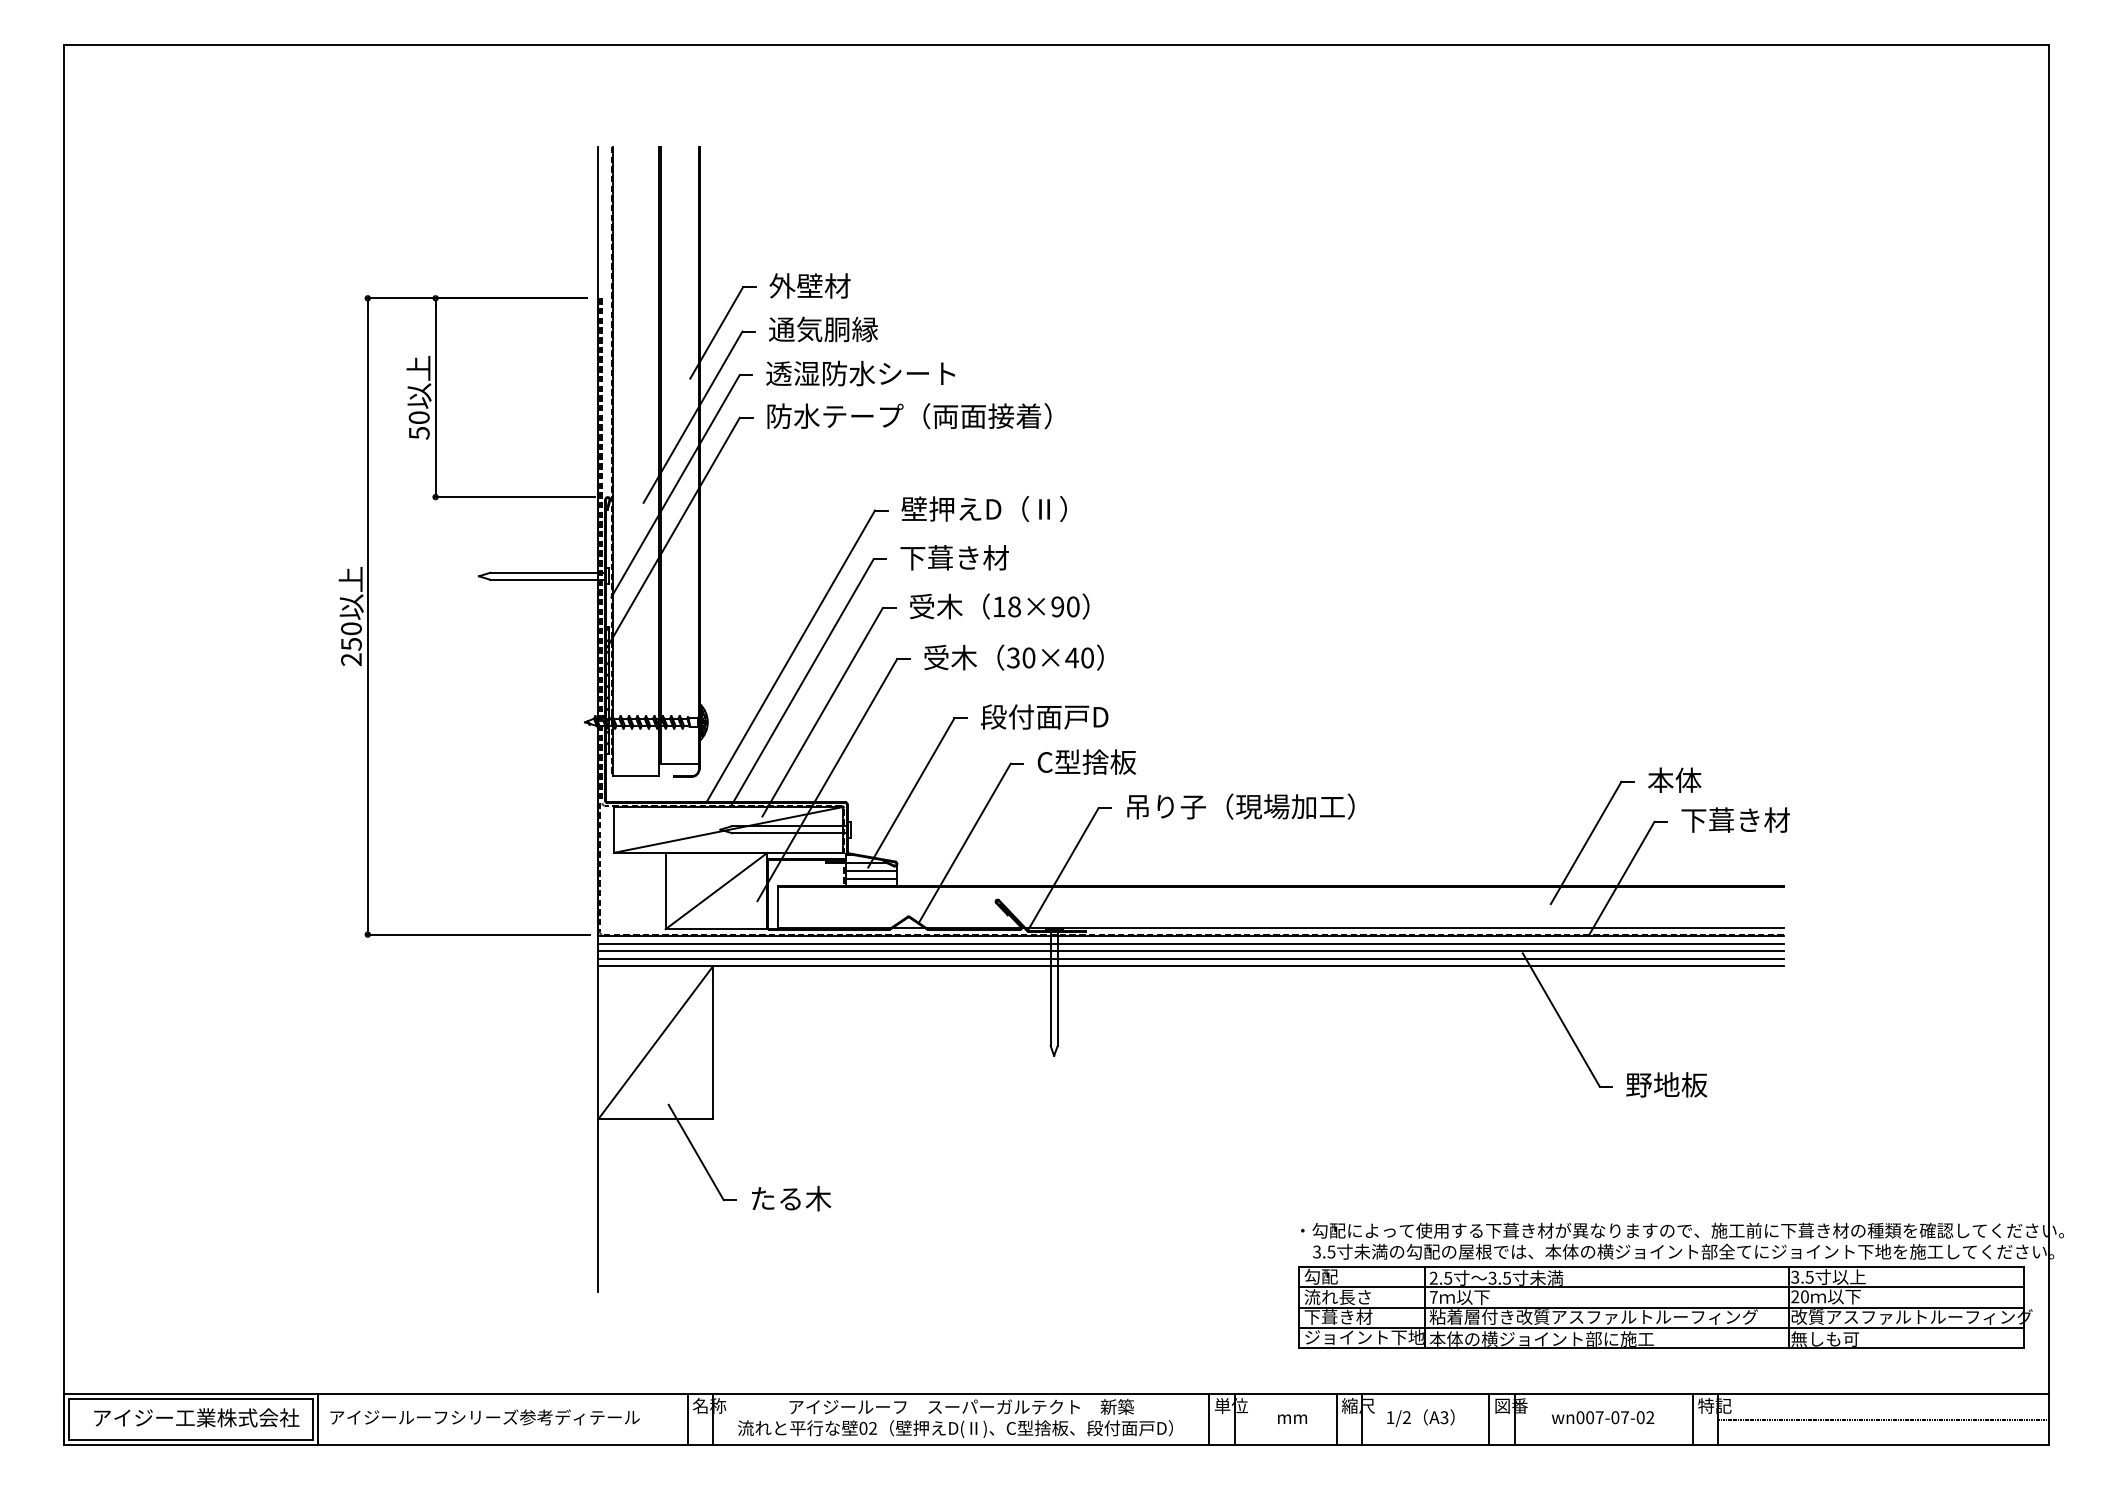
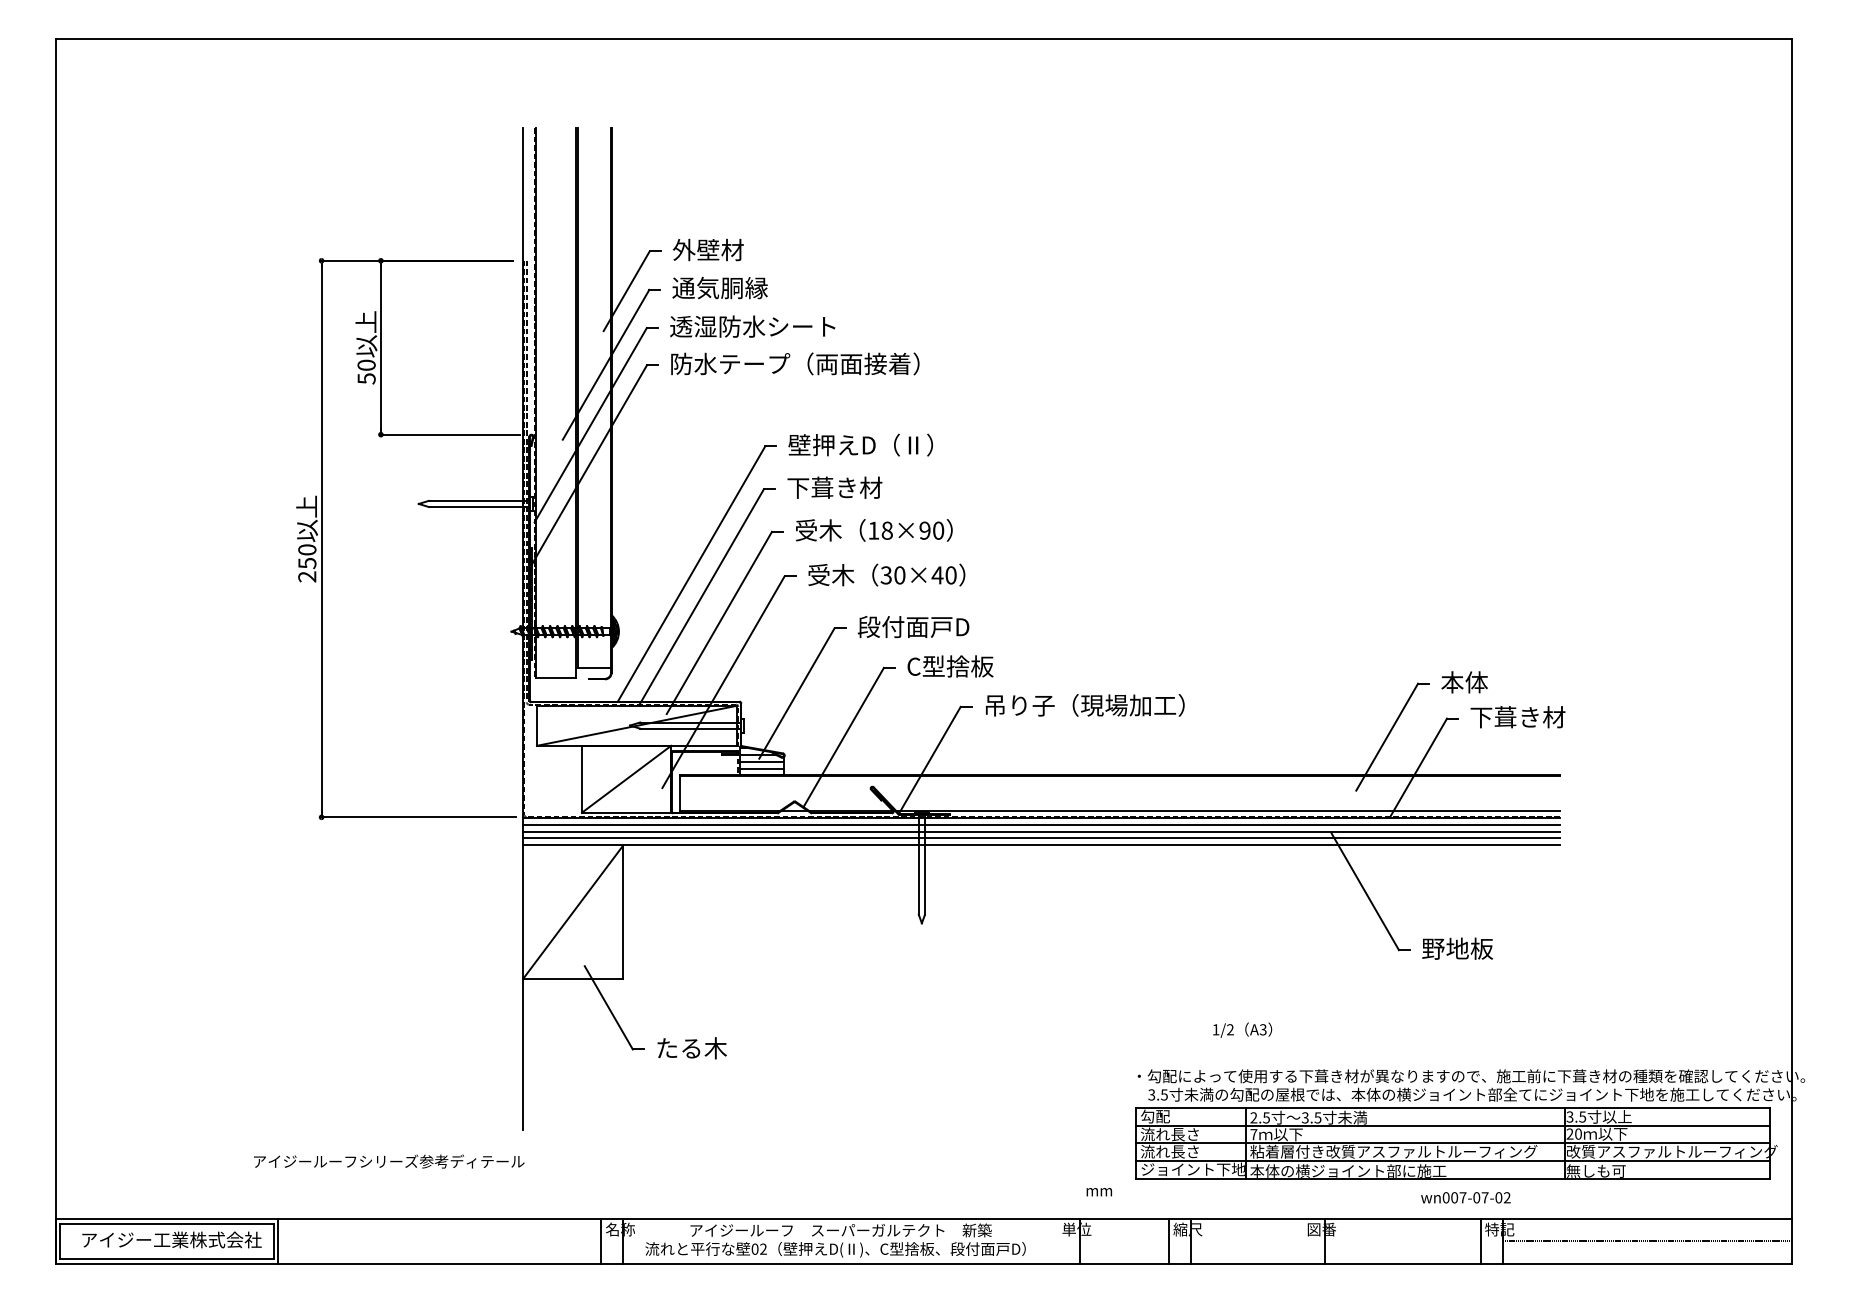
text: (1338, 1316) -> (1170, 1151), 下葺き材 -> 流れ長さ
text: (485, 1417) -> (389, 1161), moved
text: (1420, 1417) -> (1242, 1029), moved
text: (1602, 1417) -> (1465, 1197), moved
line: (1209, 1419) -> (1057, 1241), removed
text: (1291, 1419) -> (1098, 1192), moved
line: (1489, 1419) -> (1302, 1241), removed

